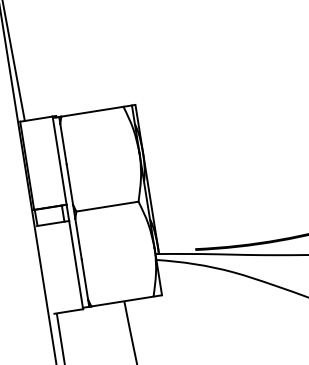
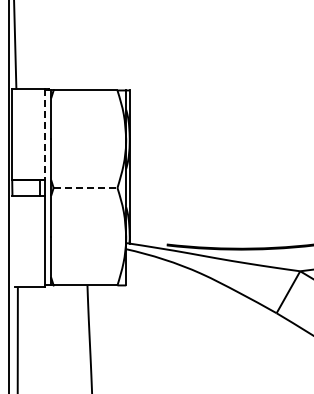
line: (59, 160) -> (44, 134), solid -> dashed
line: (107, 206) -> (85, 187), solid -> dashed

